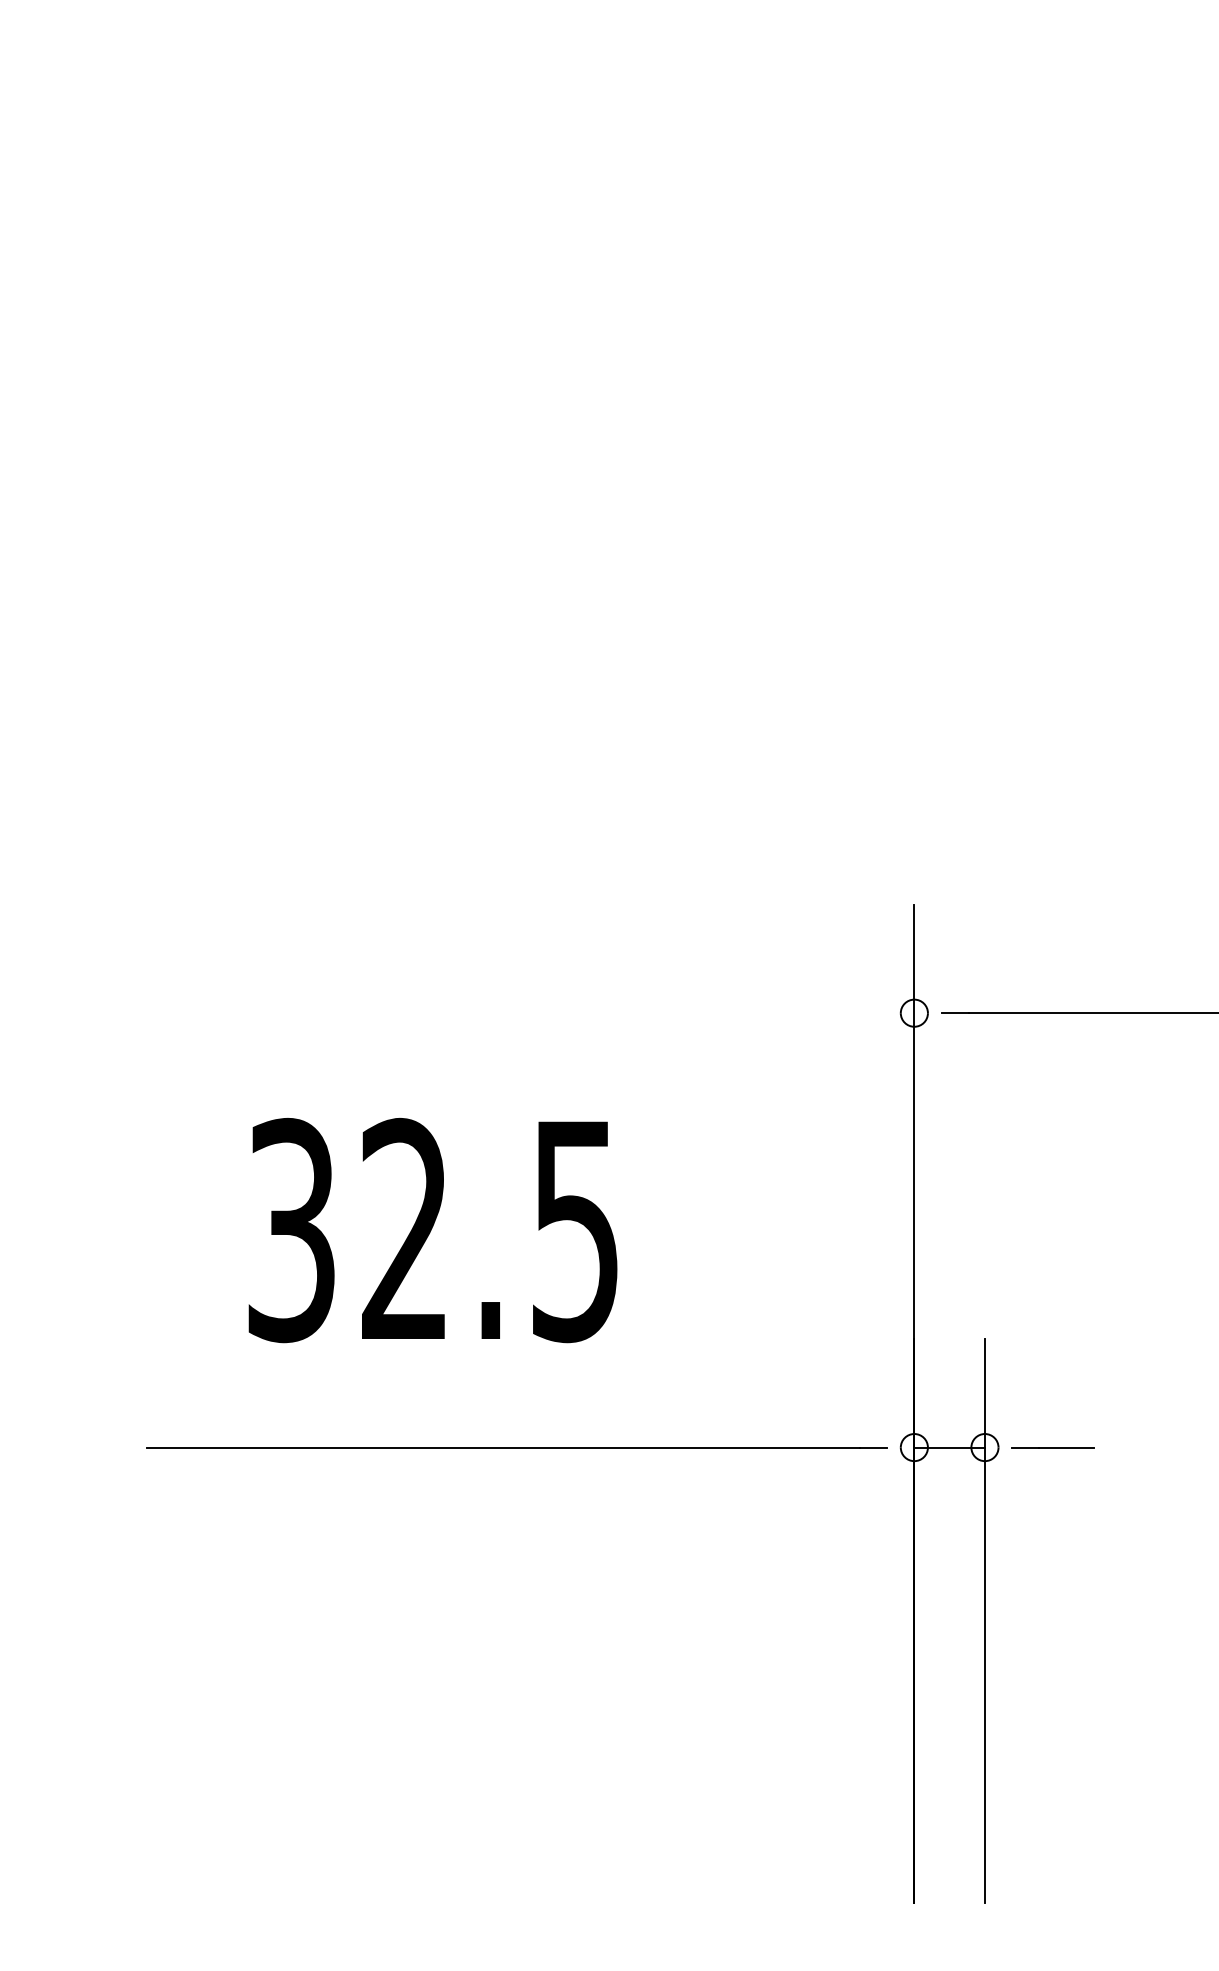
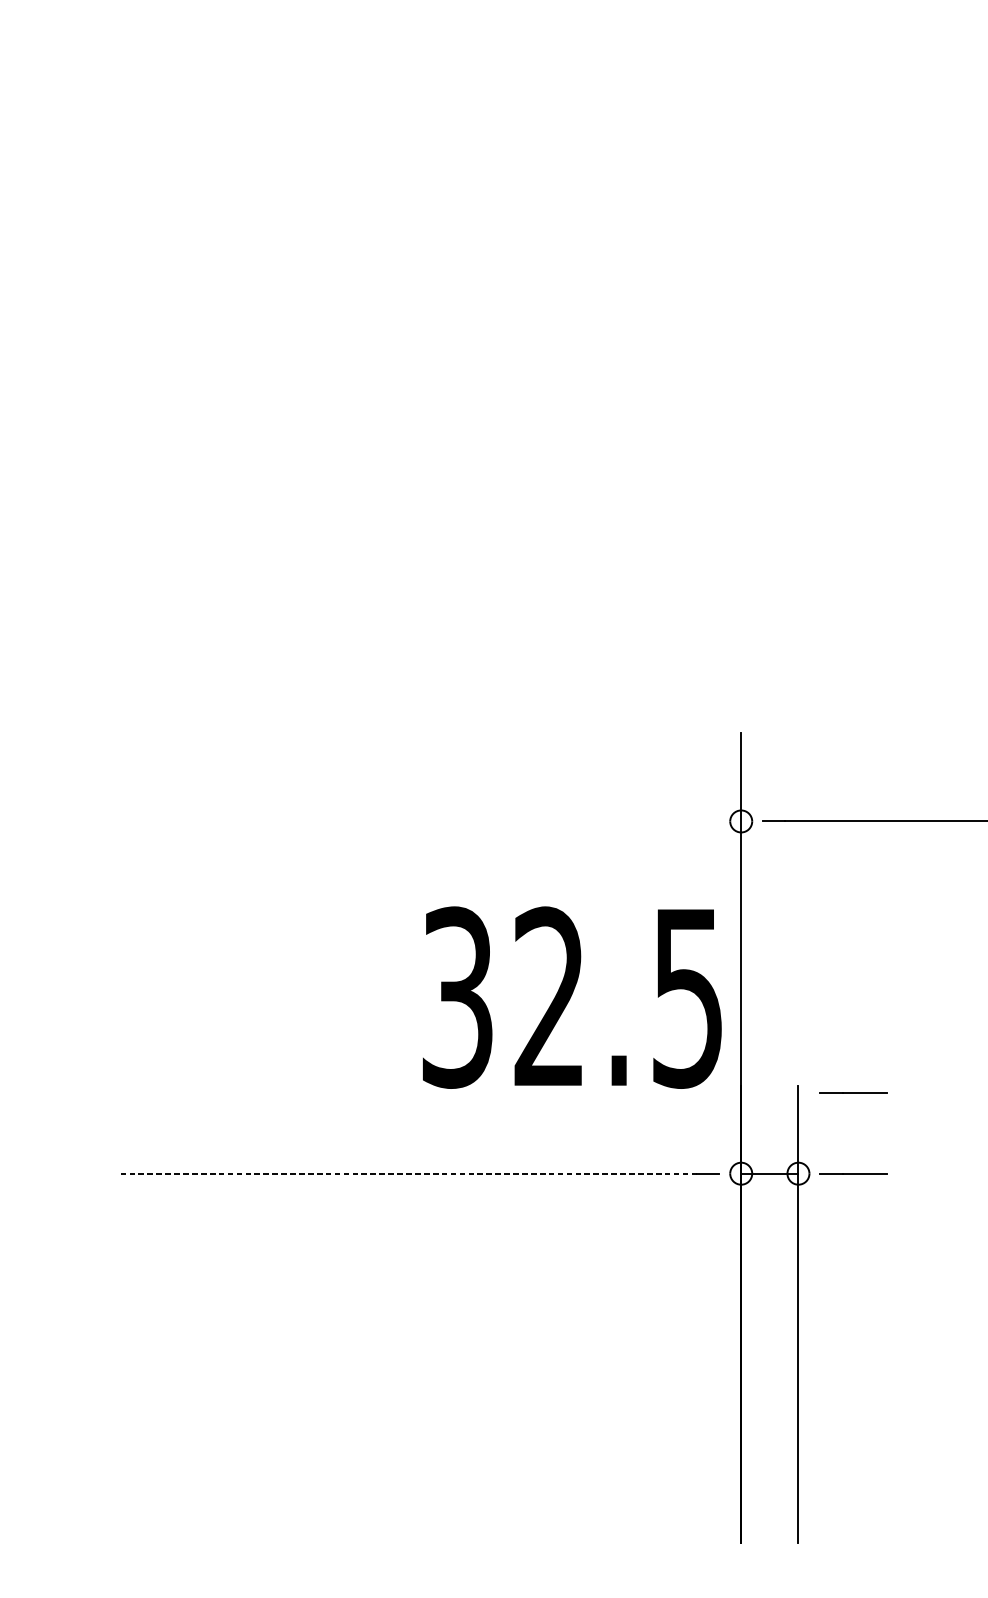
text: (432, 1230) -> (571, 997), moved
line: (1052, 1348) -> (853, 1093), added
line: (503, 1447) -> (408, 1173), solid -> dashed

